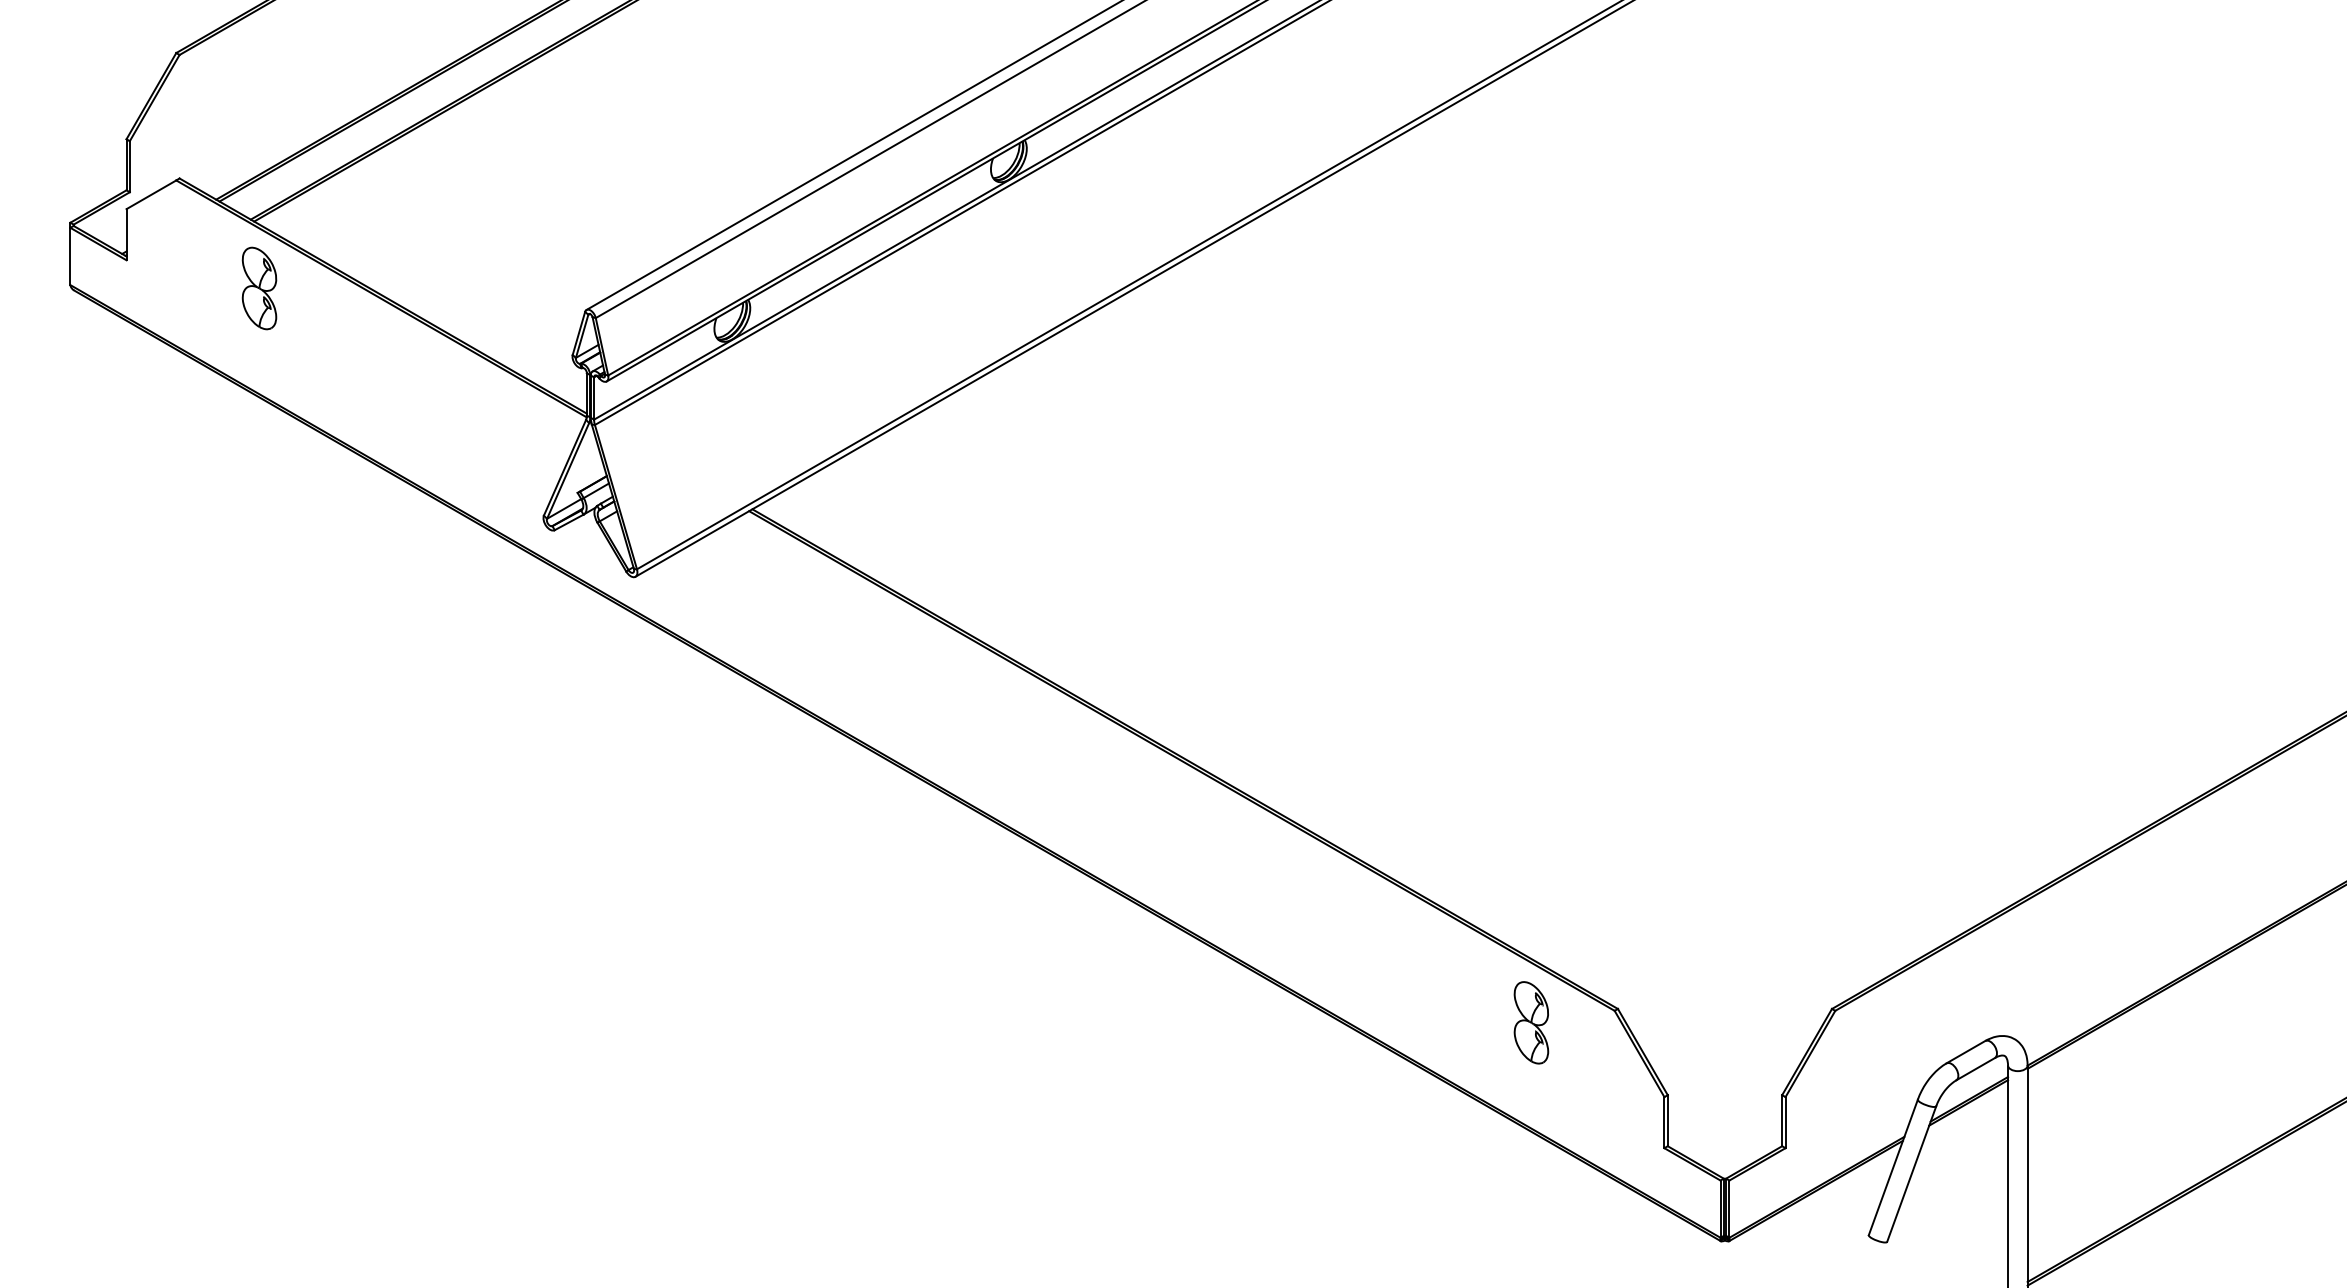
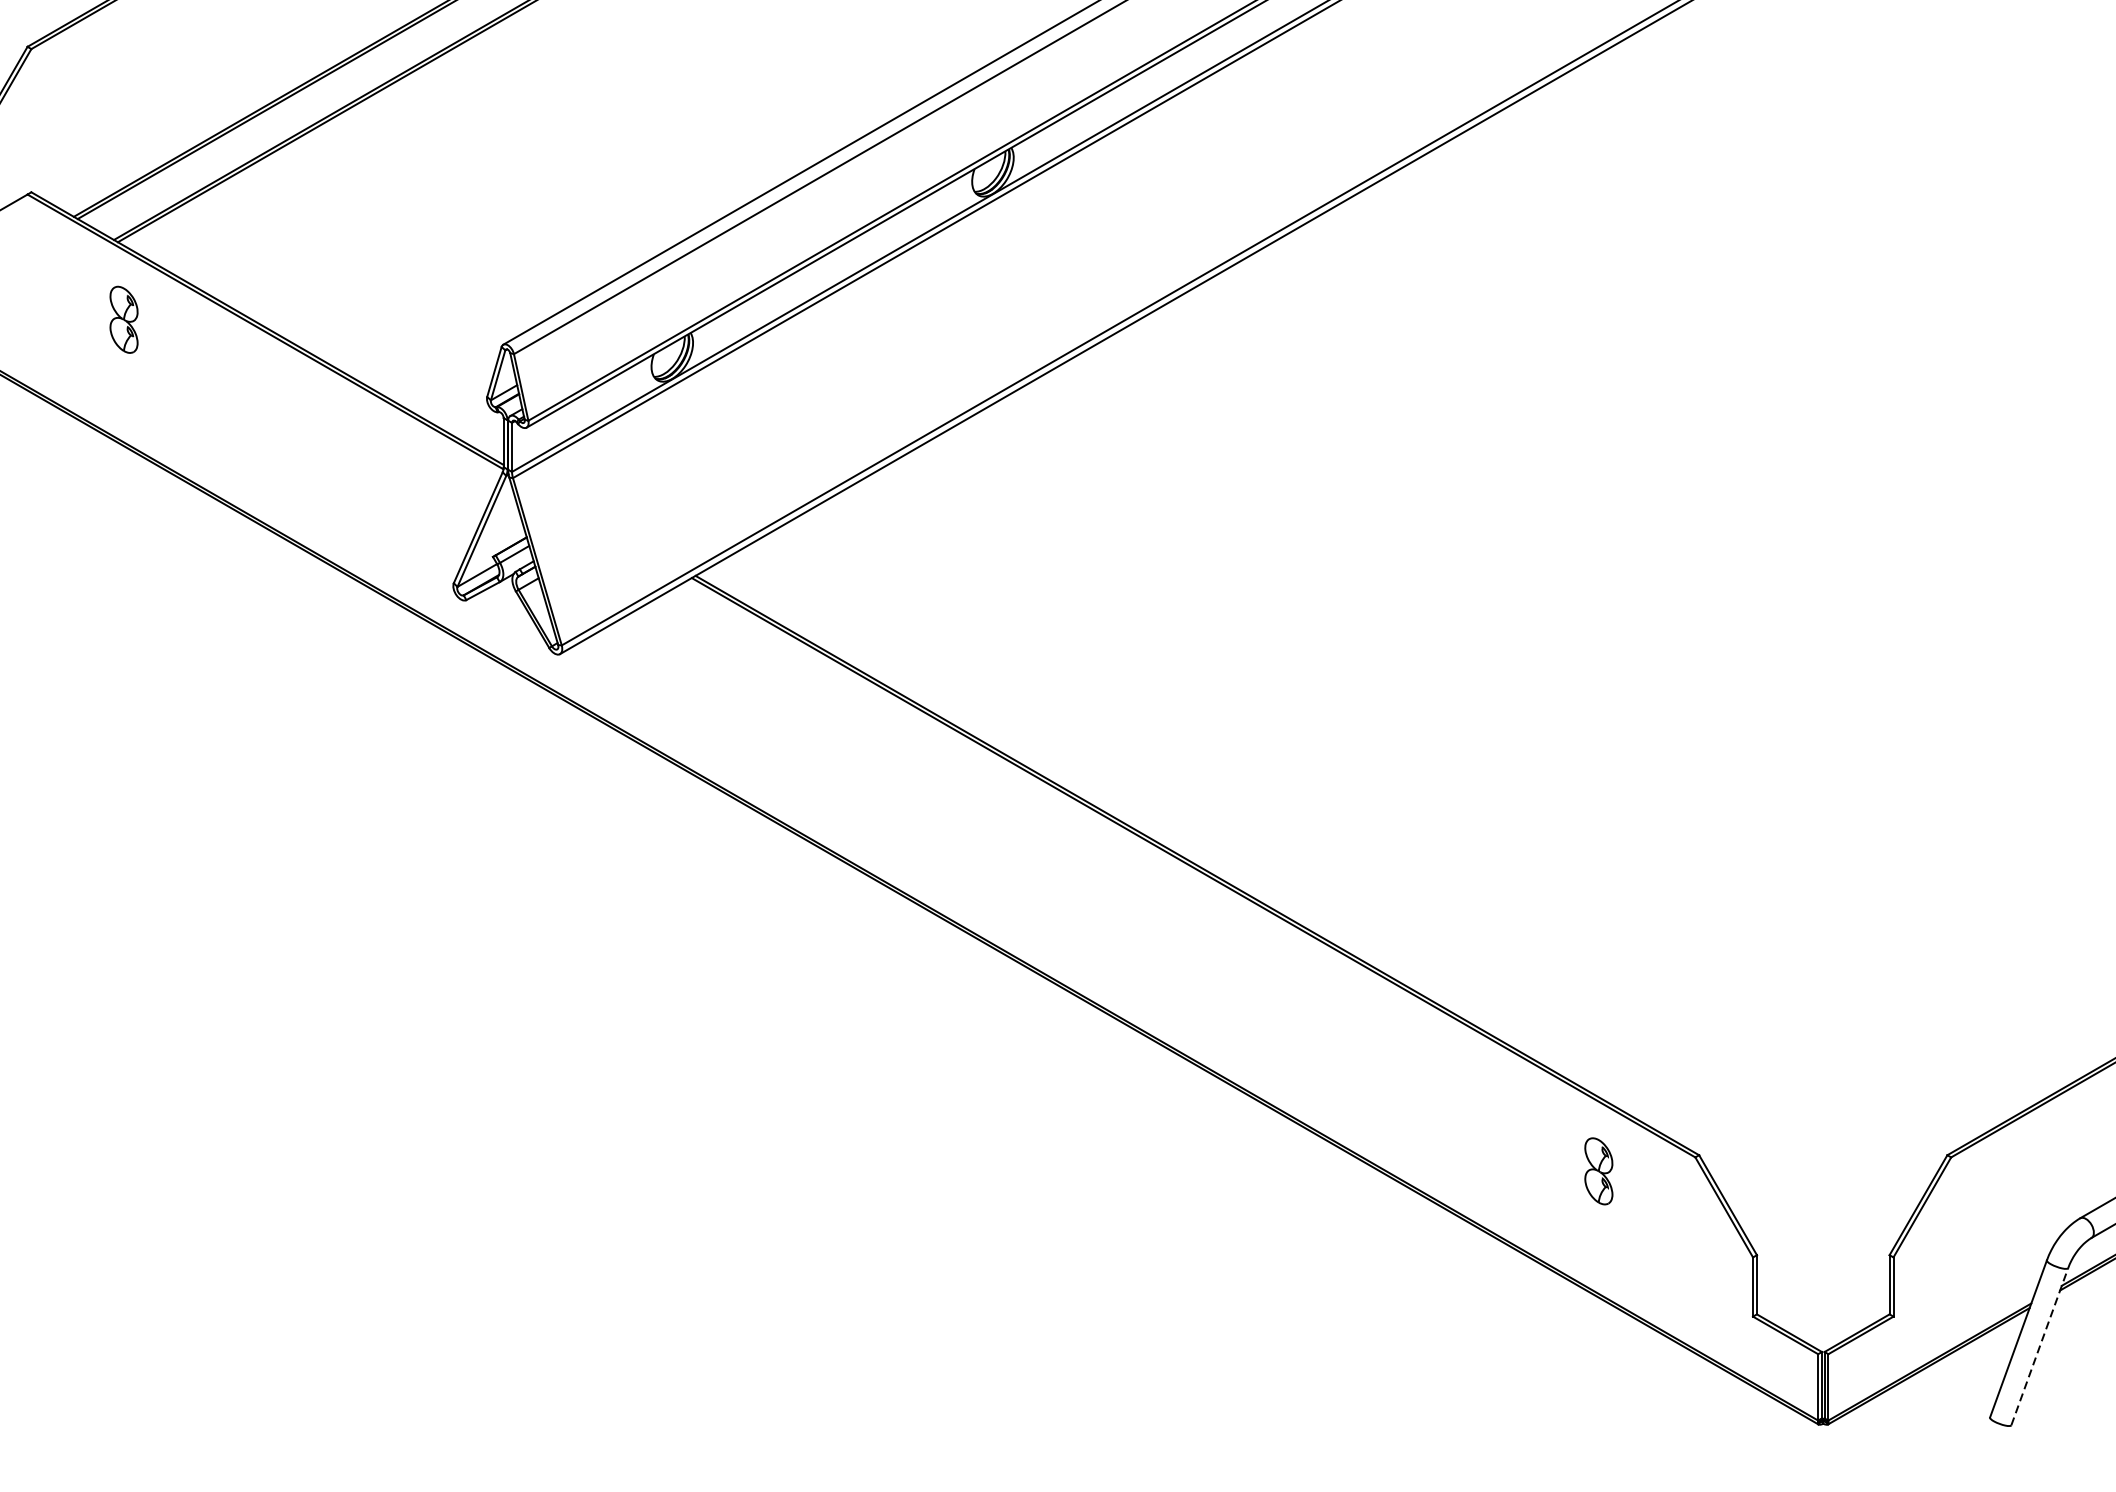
part: (259, 288) -> (124, 319), size x0.7
part: (1531, 1022) -> (1598, 1170), size x0.7
line: (1911, 1173) -> (2039, 1346), solid -> dashed

